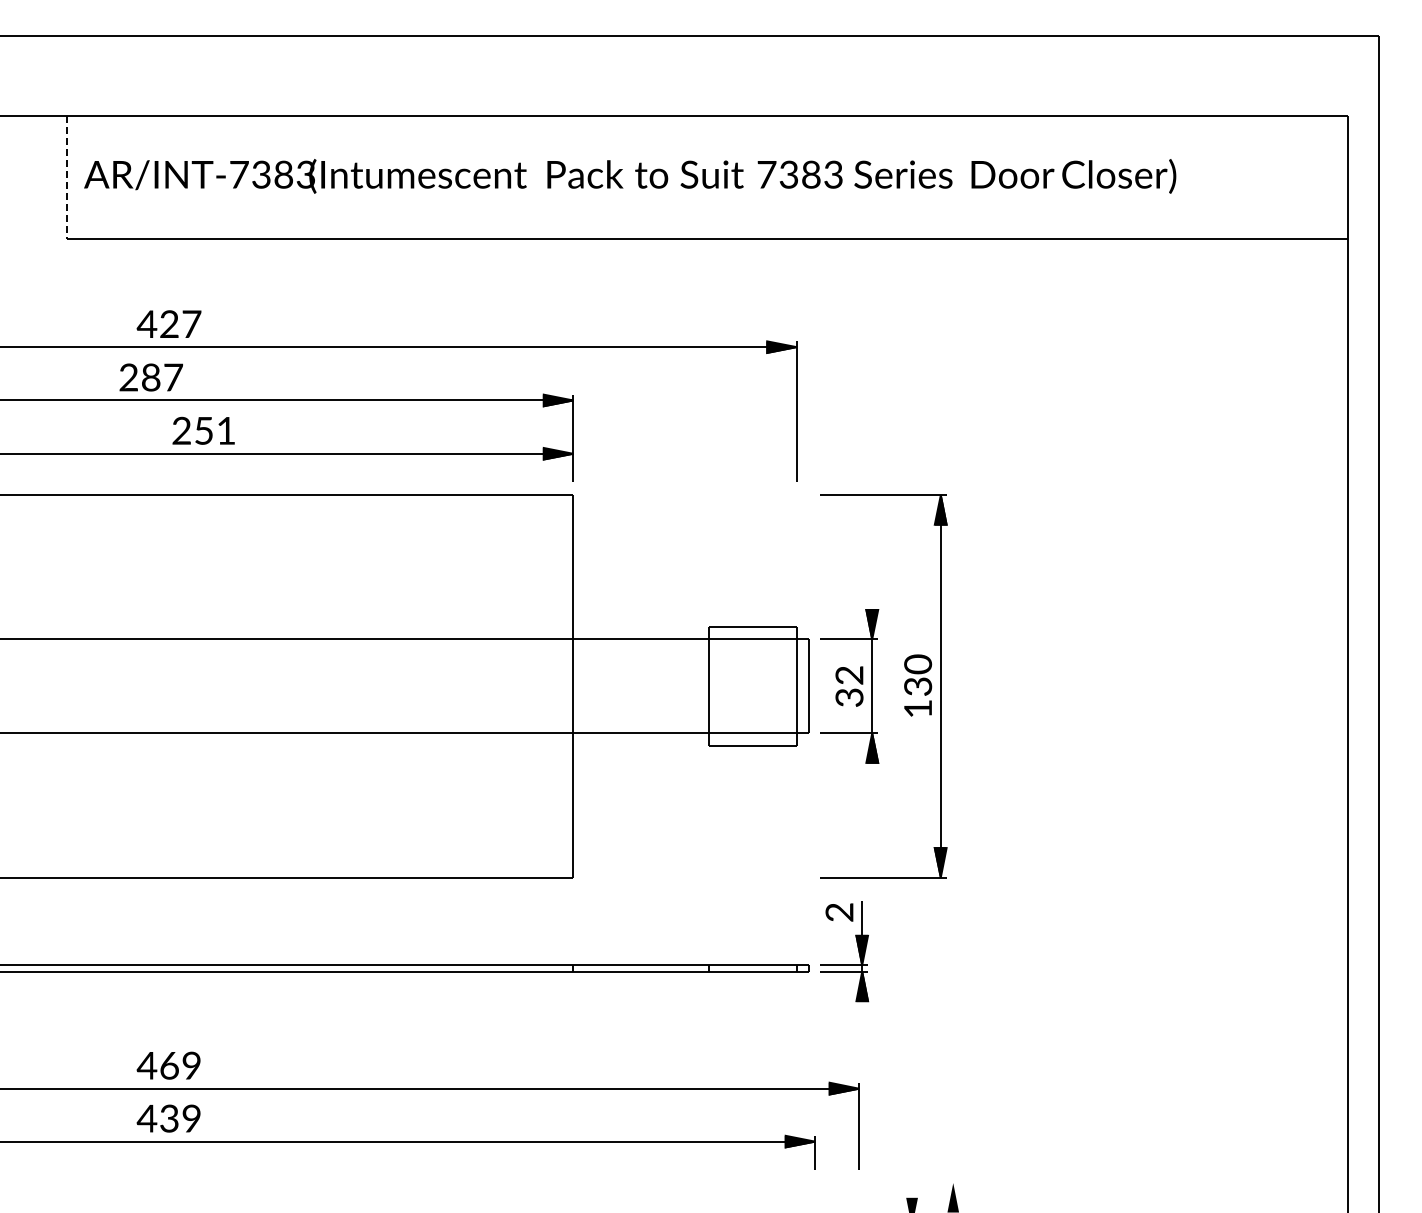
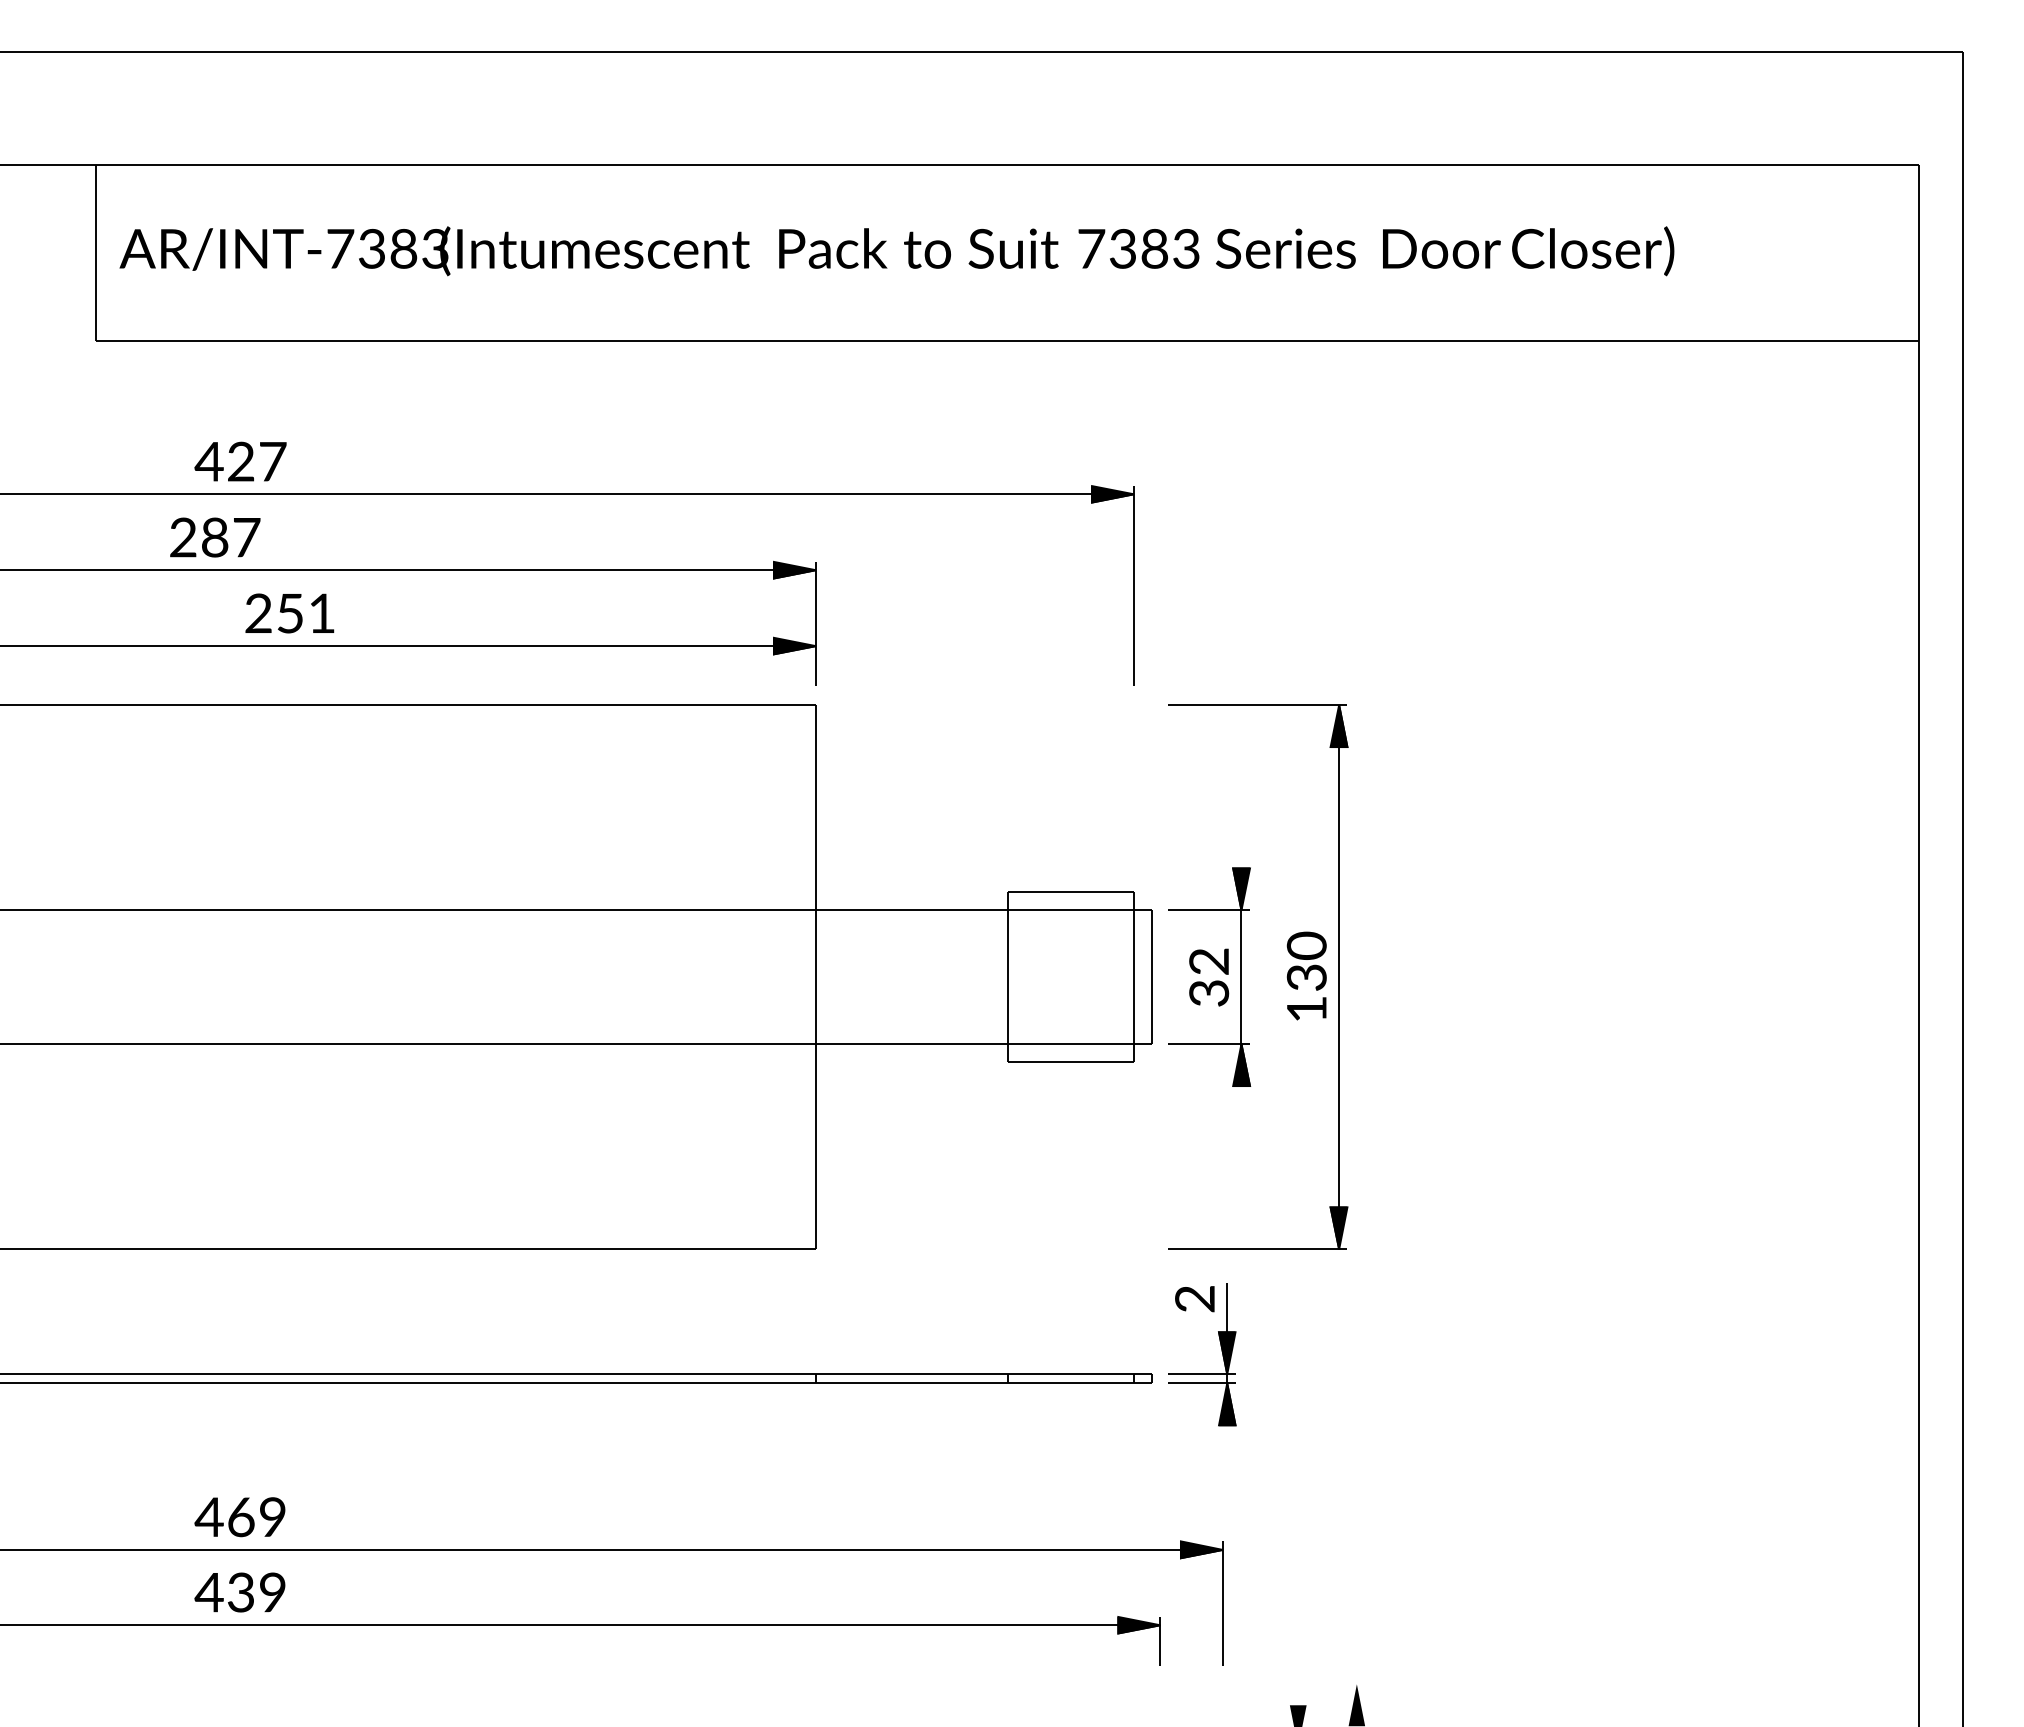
line: (67, 177) -> (95, 252), dashed -> solid

